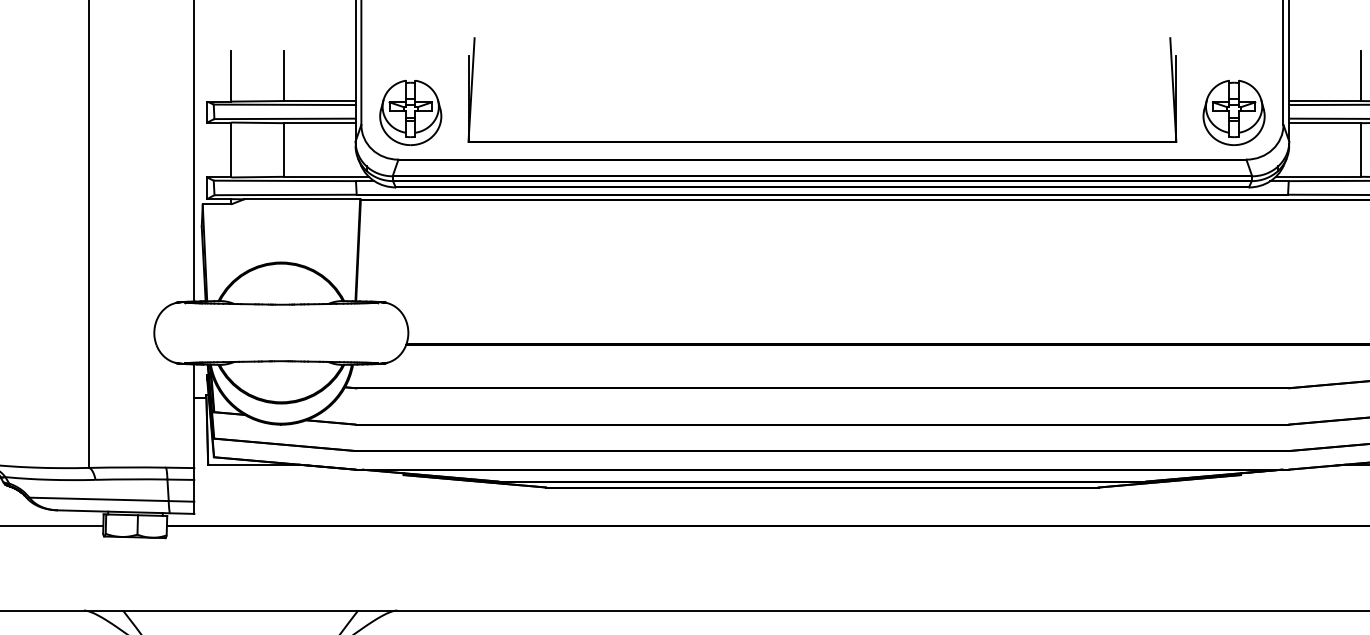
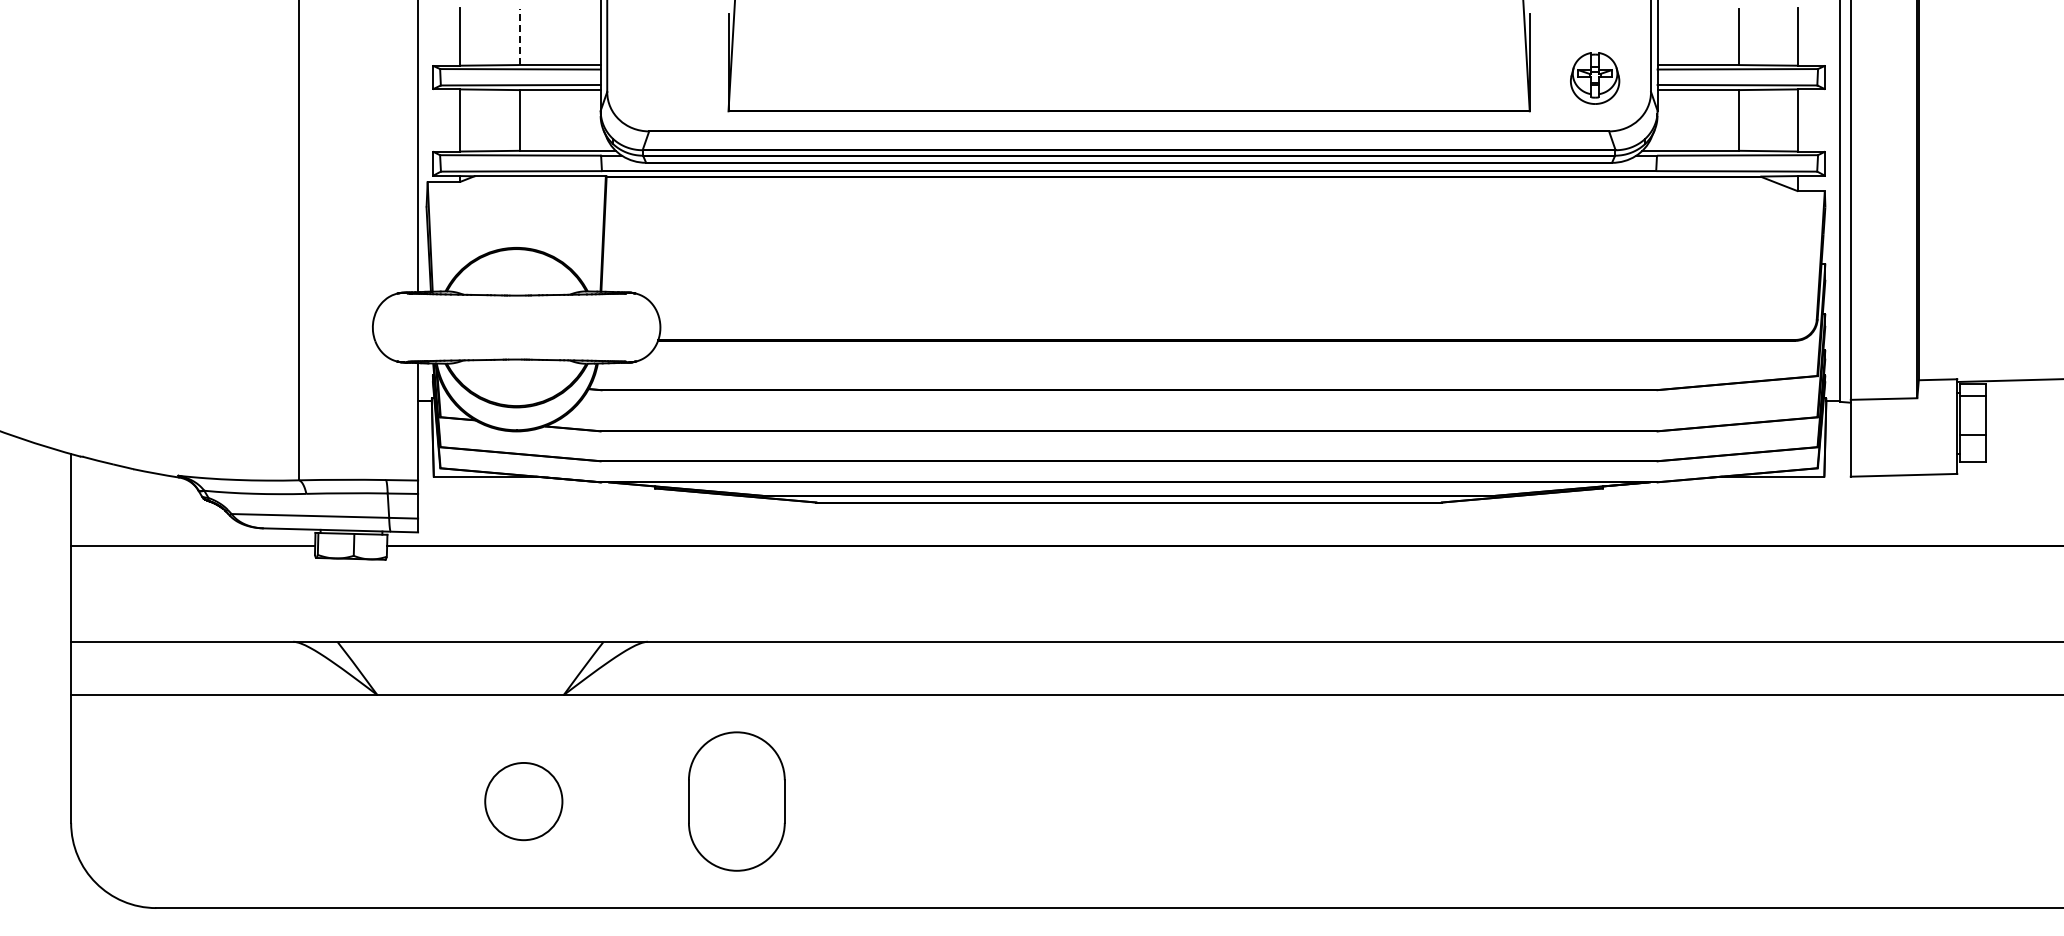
line: (283, 75) -> (519, 36), solid -> dashed
part: (410, 112) -> (662, 78), removed
part: (1233, 112) -> (1594, 78), size x0.7

